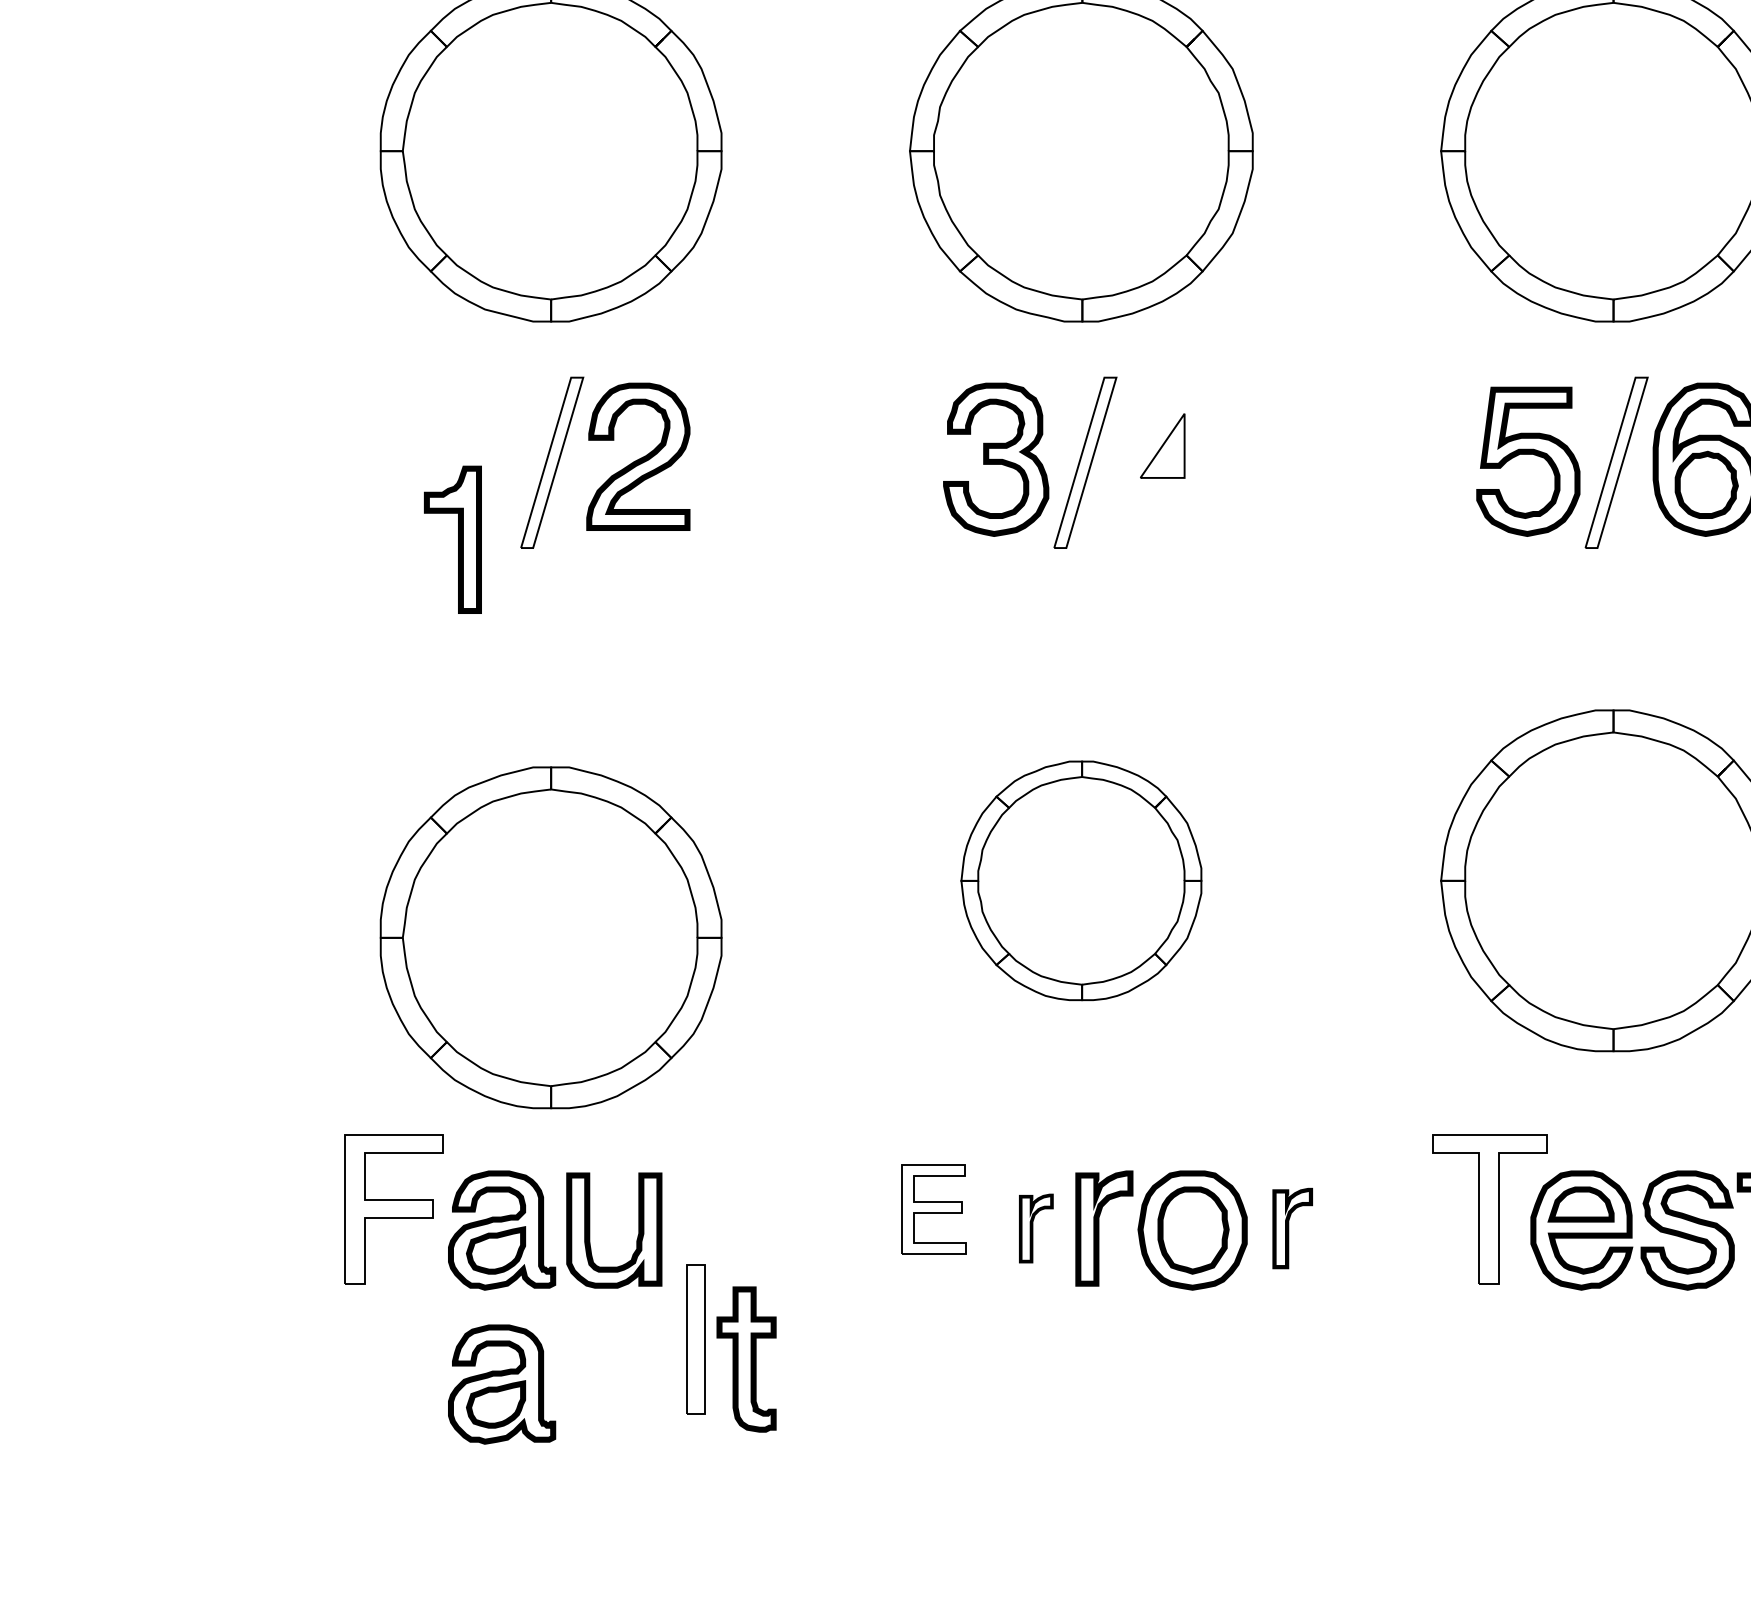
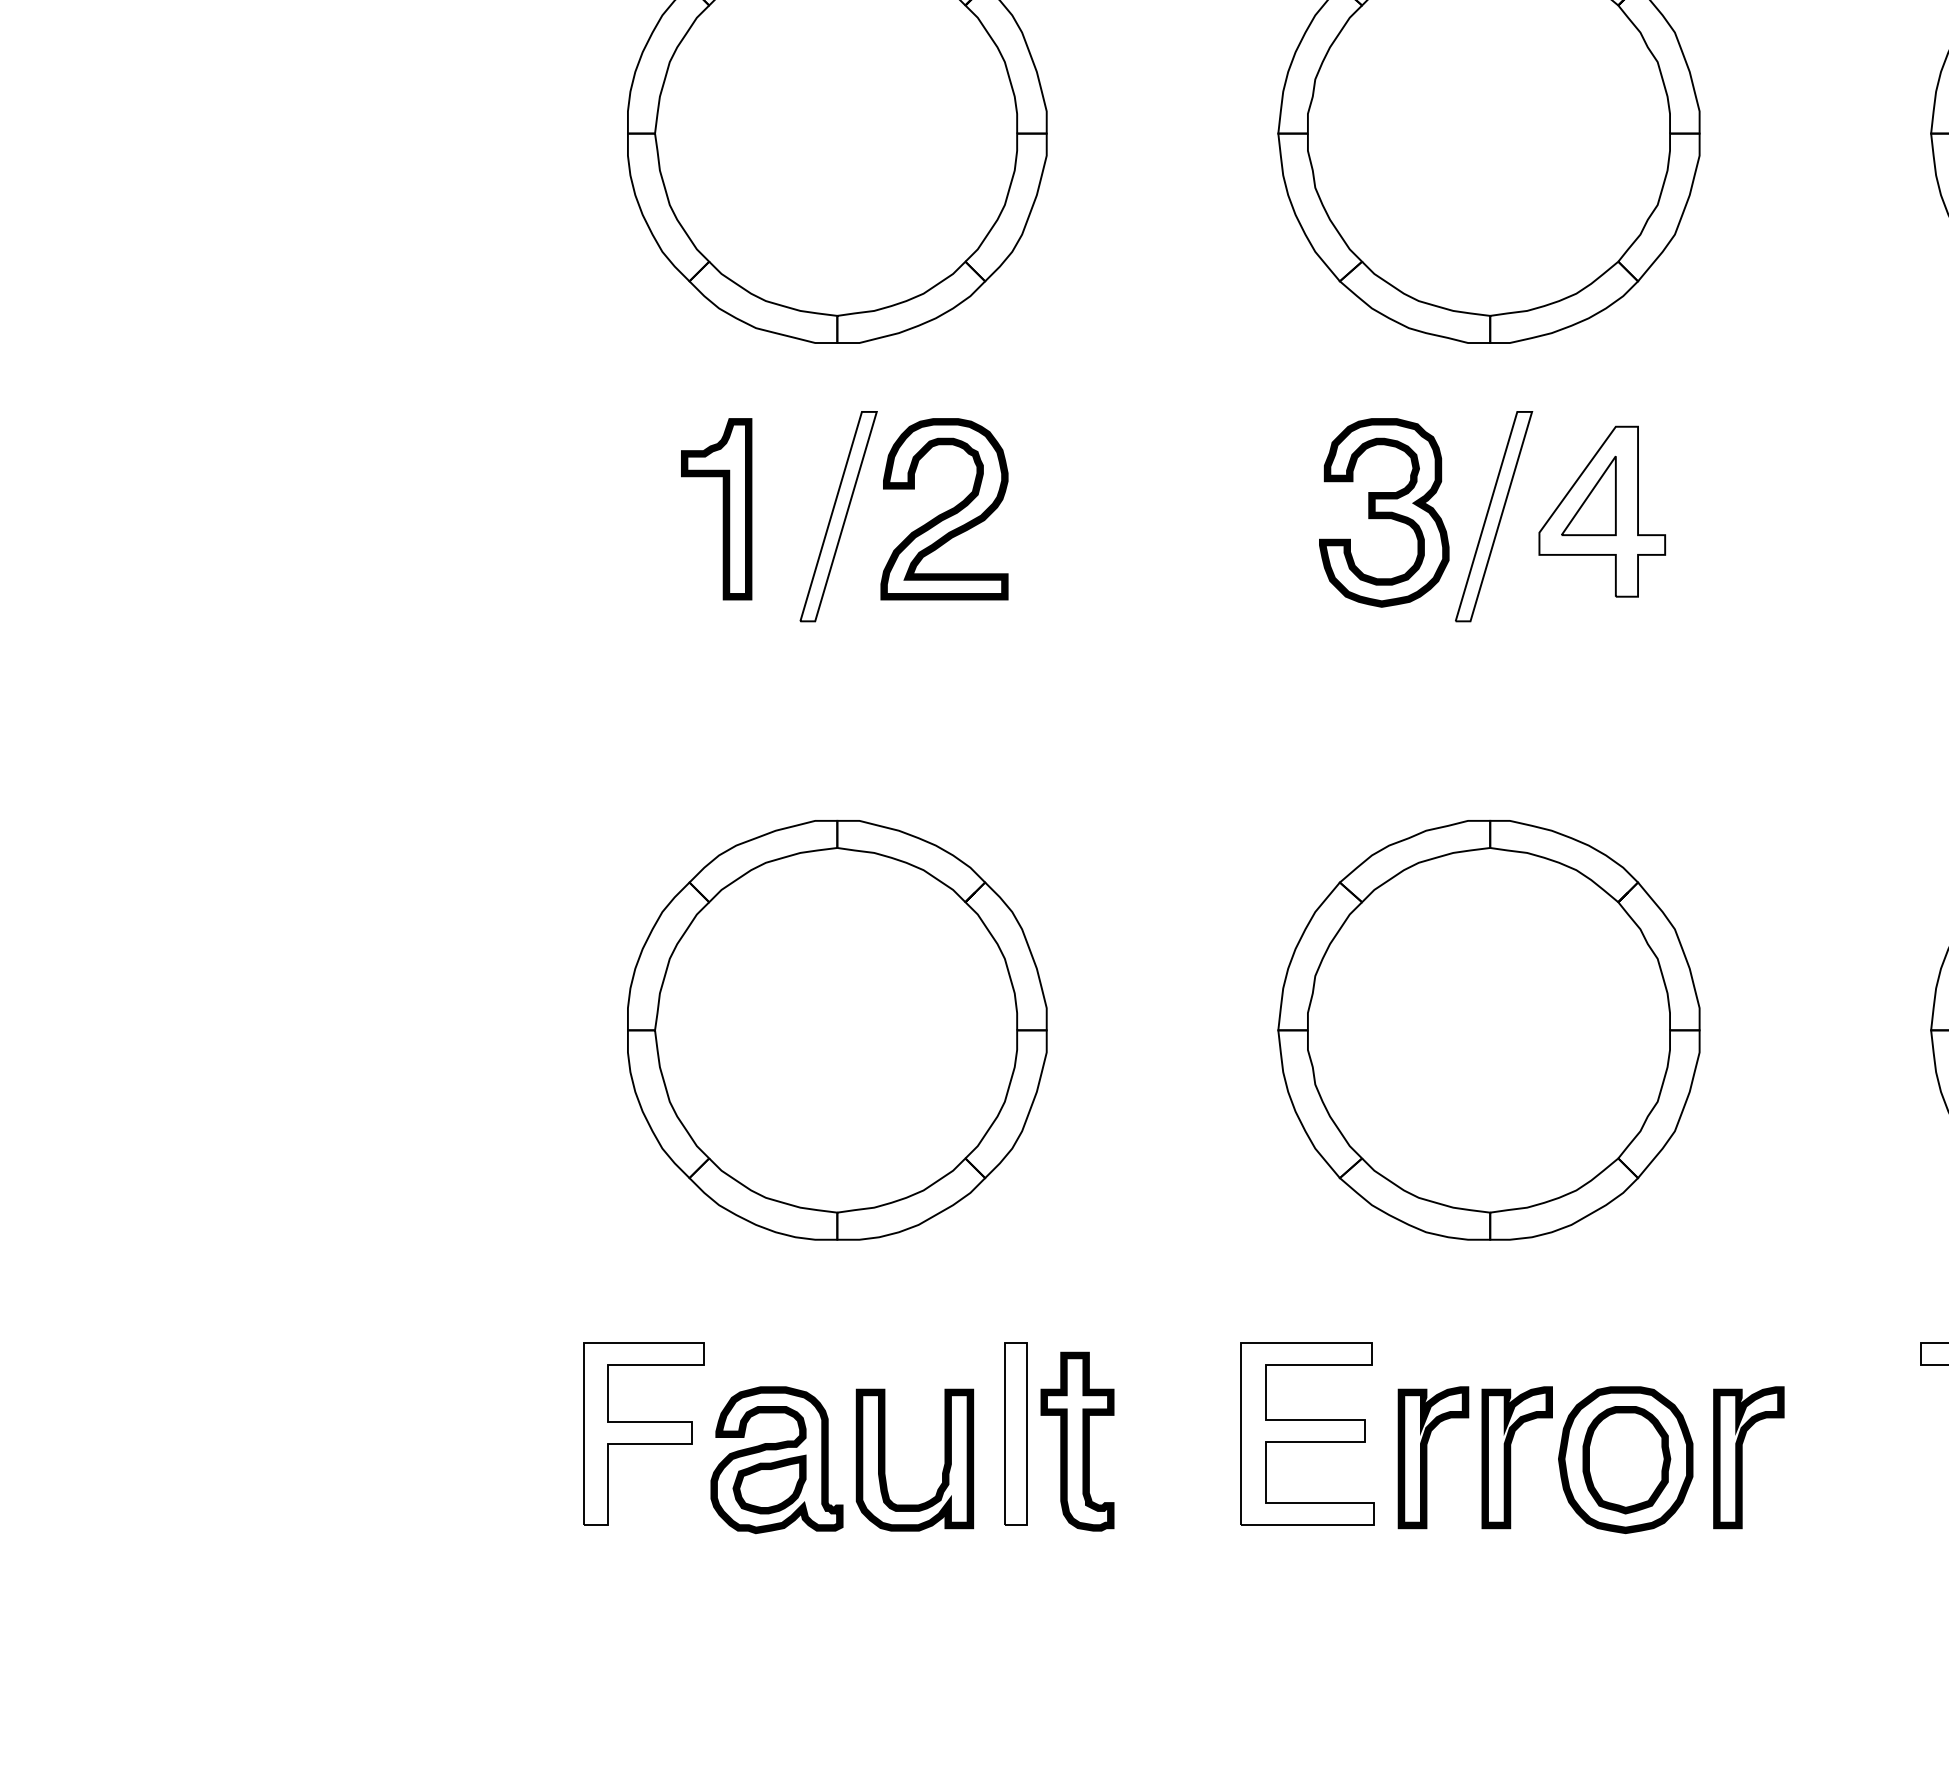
part: (1173, 458) -> (1602, 511), added
part: (452, 539) -> (716, 508), moved
part: (1081, 880) -> (1489, 1029), size x1.43
part: (550, 937) -> (836, 1029), moved
part: (933, 1209) -> (1307, 1434), size x1.67
part: (1036, 1228) -> (1433, 1457), size x1.67
part: (1292, 1228) -> (1748, 1457), size x1.43
part: (695, 1339) -> (1014, 1434), moved
part: (746, 1359) -> (1077, 1441), moved
part: (502, 1384) -> (777, 1649), removed

